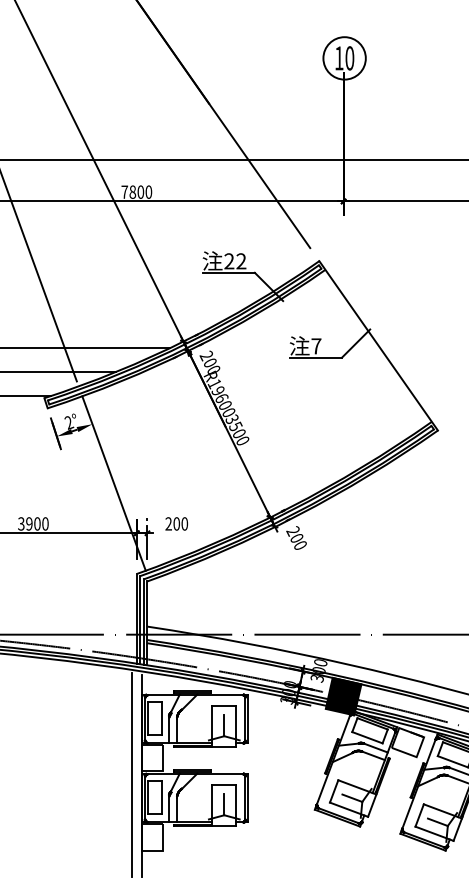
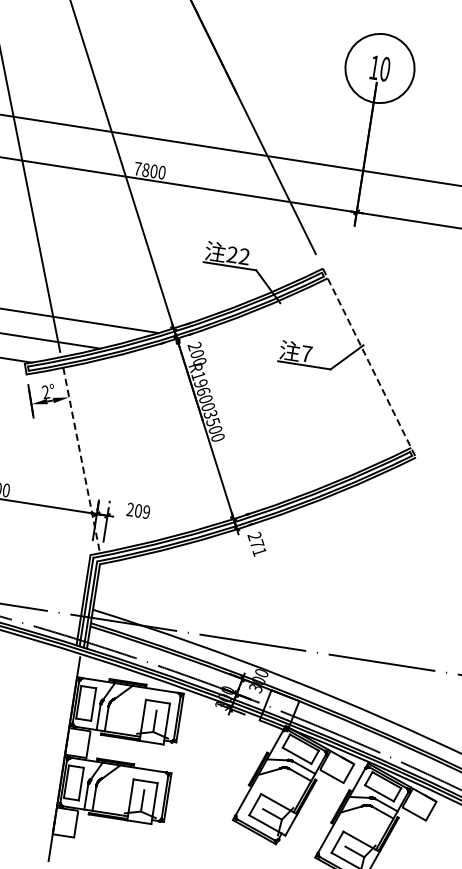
circle: (344, 58) -> (379, 68), size x1.6
line: (378, 346) -> (369, 363), solid -> dashed
line: (114, 483) -> (82, 460), solid -> dashed
text: (184, 523) -> (146, 511), 200 -> 209
text: (298, 541) -> (258, 547), 200 -> 271
fill: (343, 696) -> (279, 710), removed
line: (131, 775) -> (53, 757), removed

